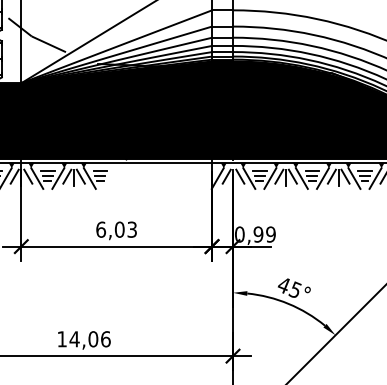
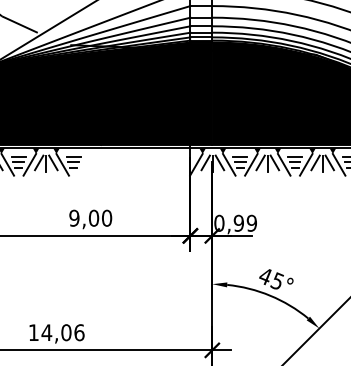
text: (116, 229) -> (90, 218), 6,03 -> 9,00

